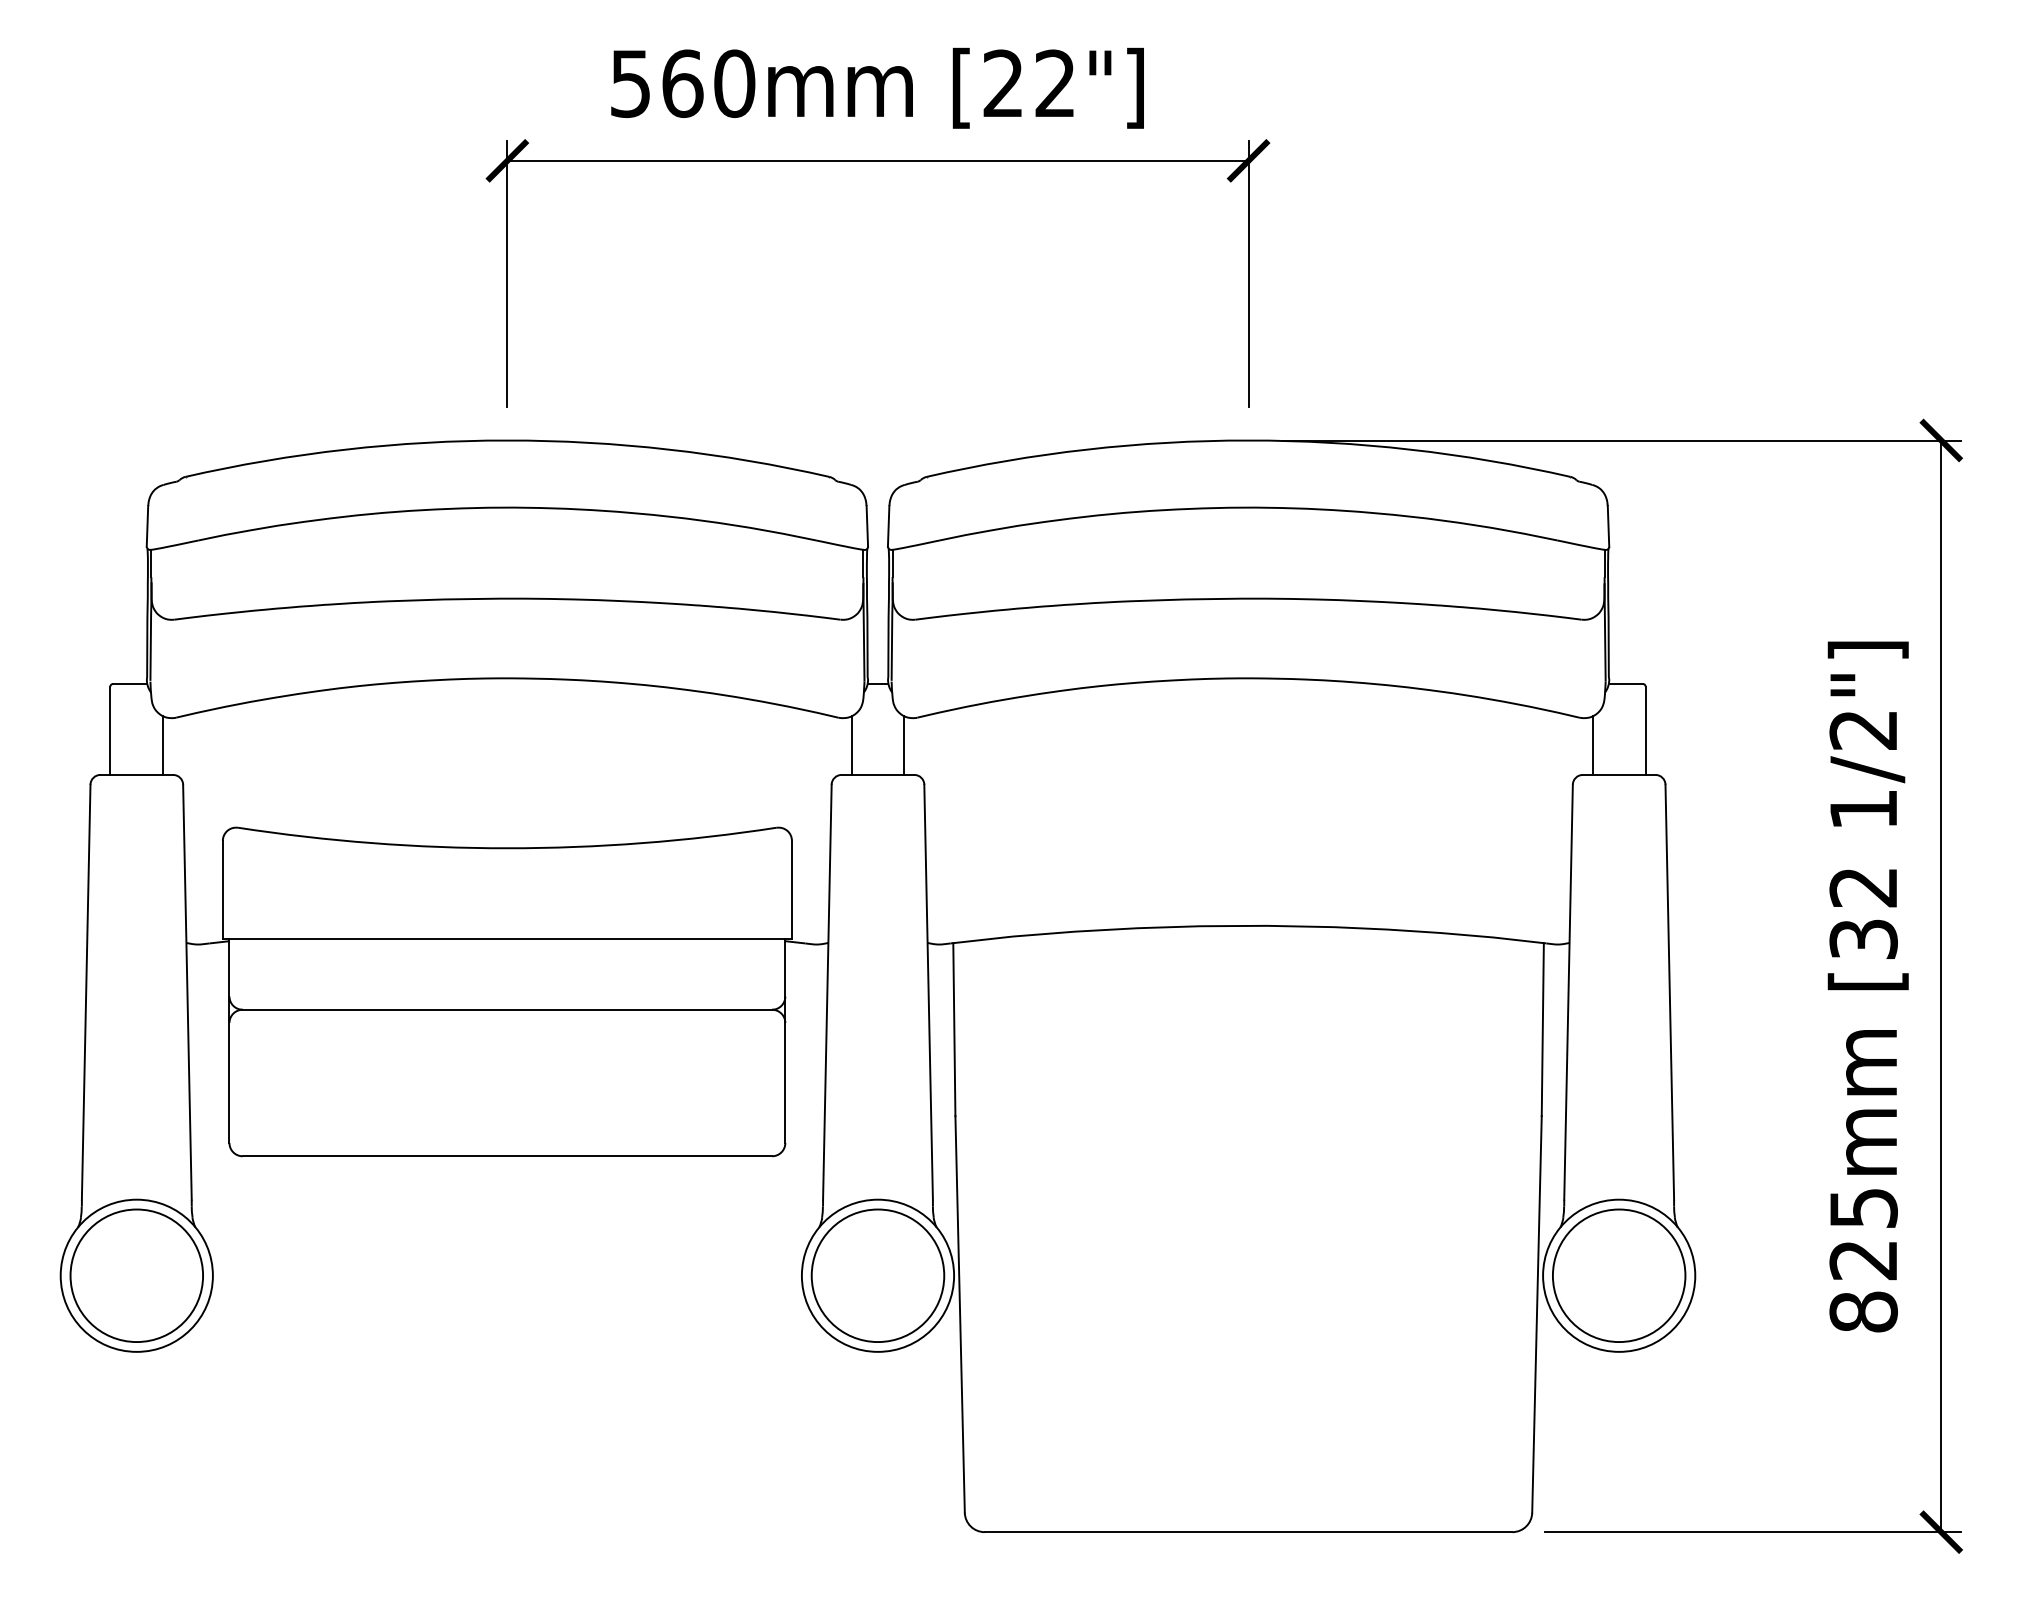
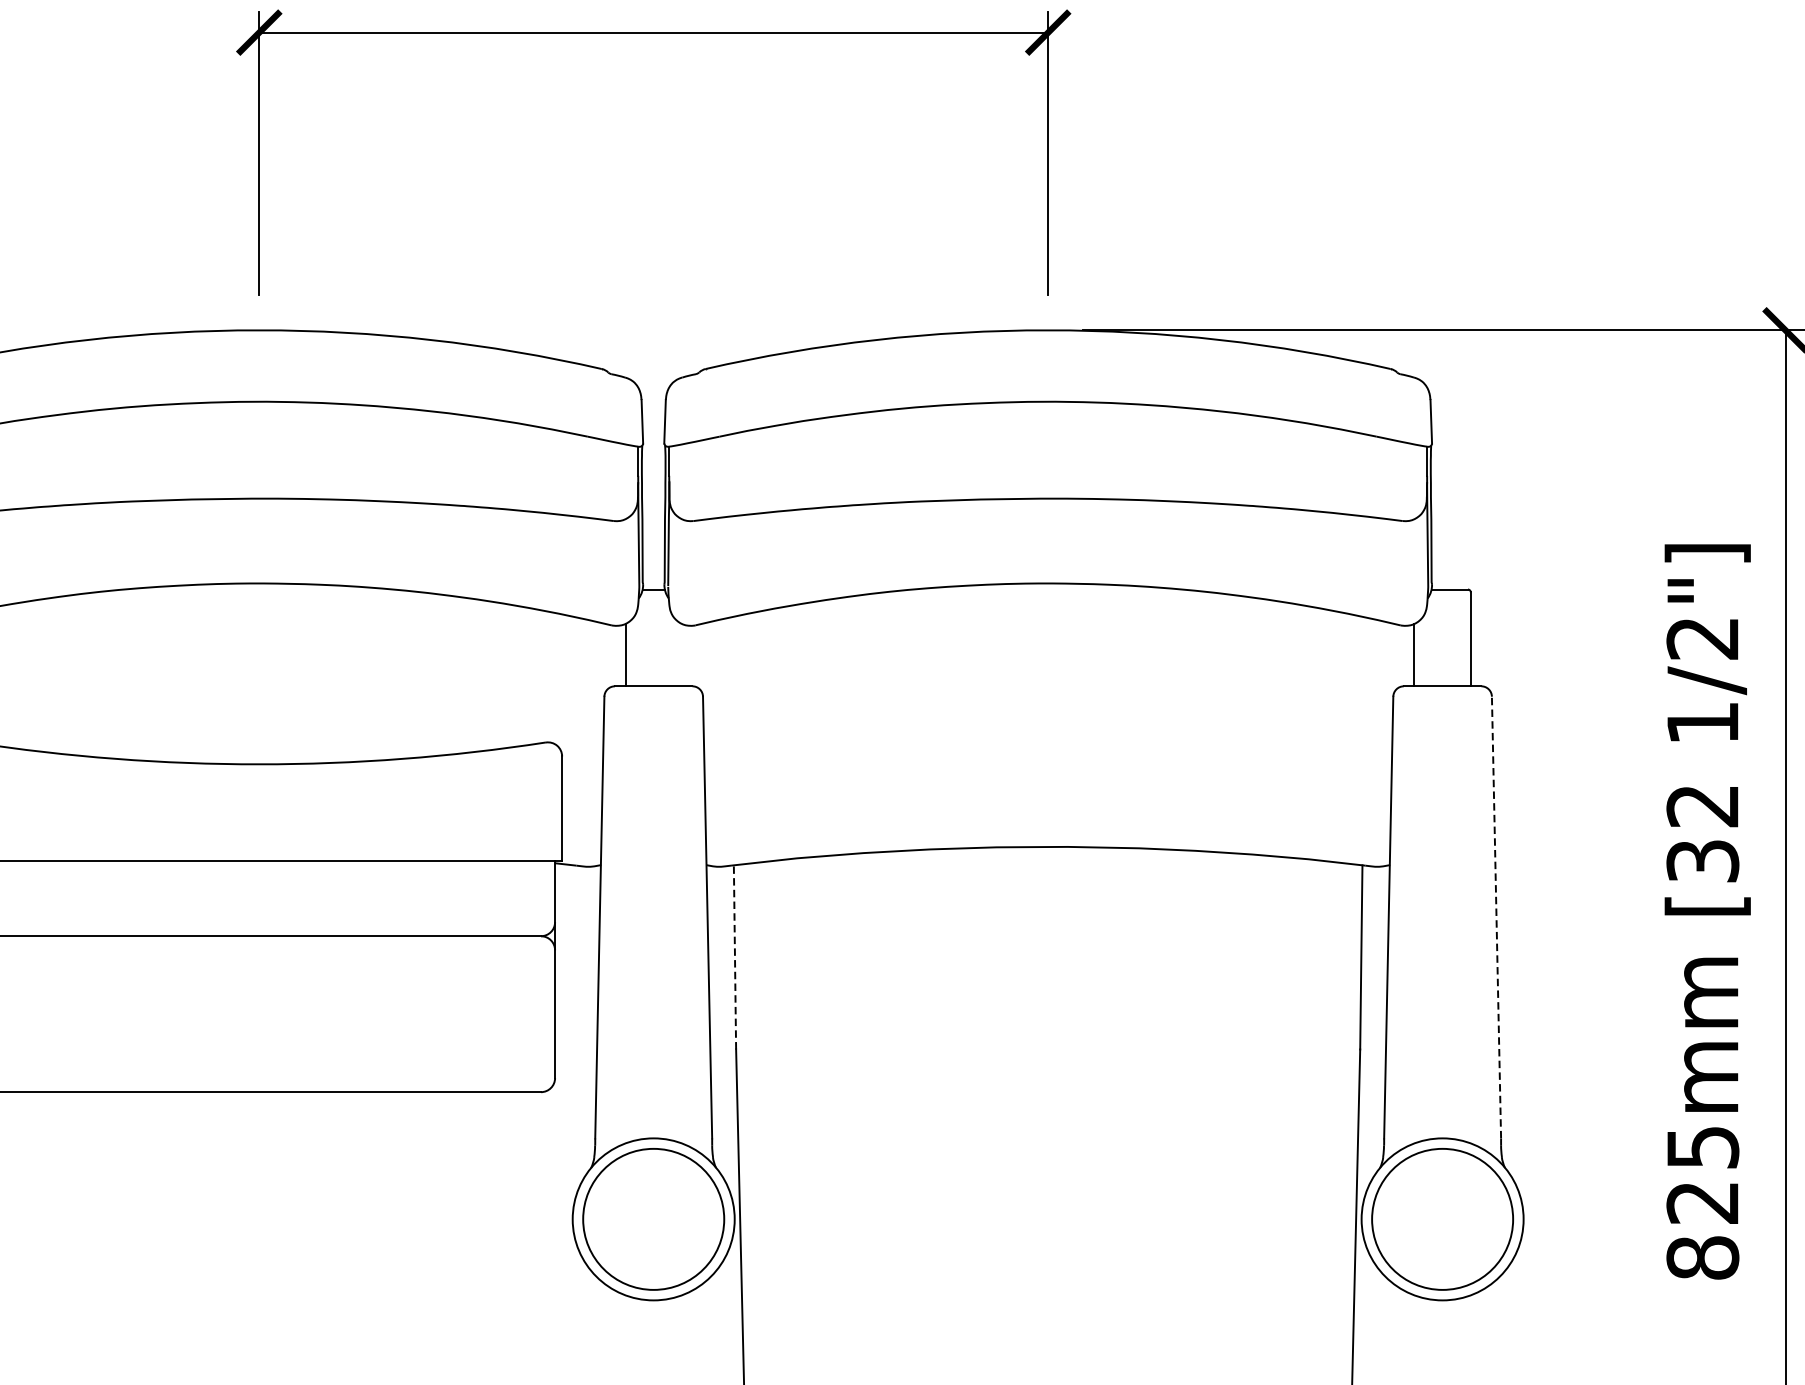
line: (904, 745) -> (681, 654), removed
line: (1669, 992) -> (1496, 917), solid -> dashed
line: (954, 1029) -> (735, 957), solid -> dashed

